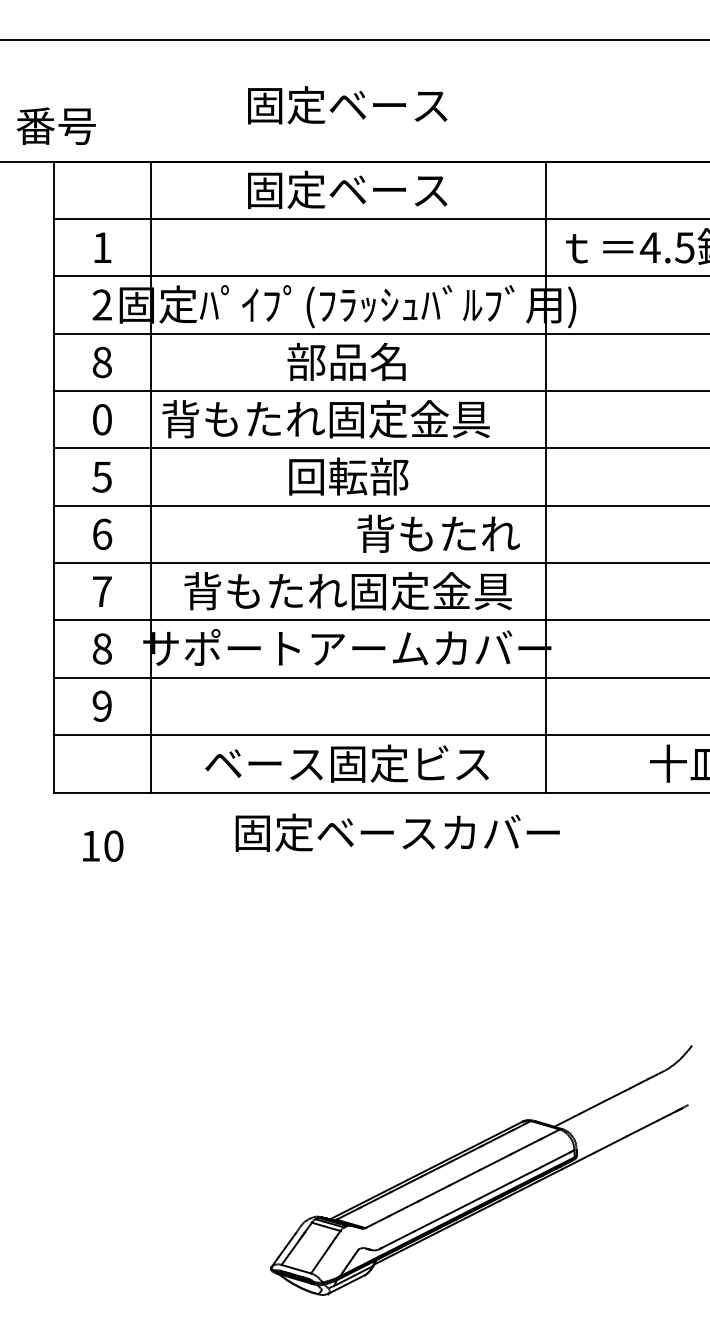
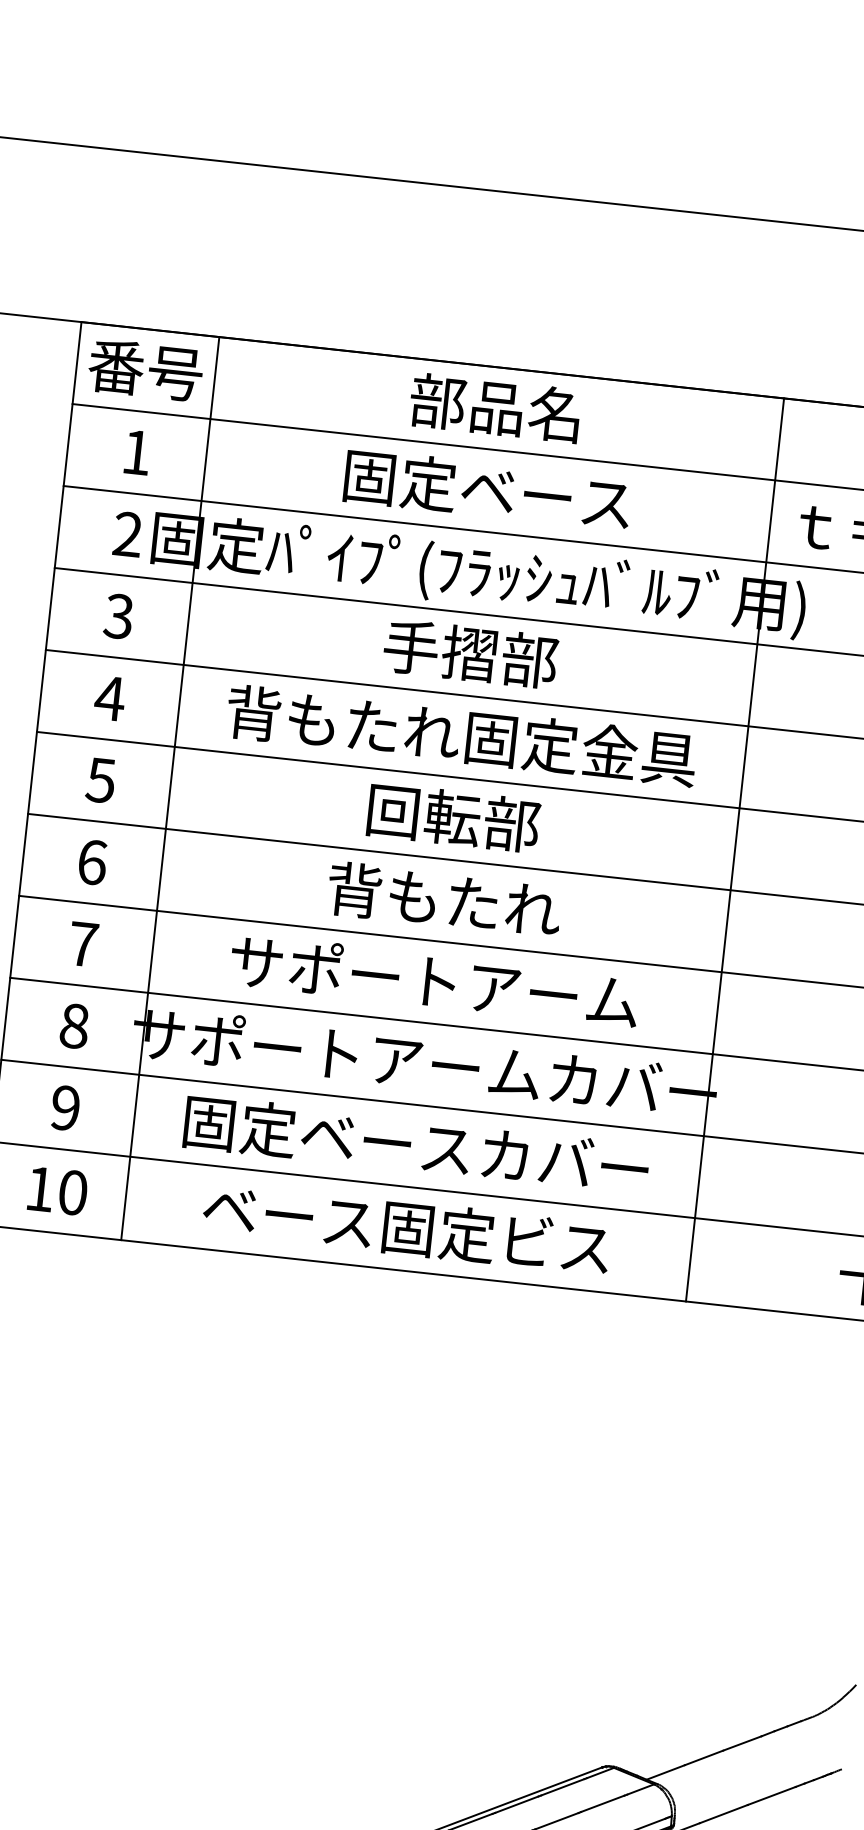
text: (347, 105) -> (487, 490), moved
text: (55, 125) -> (144, 369), moved
text: (347, 189) -> (496, 407), 固定ベース -> 部品名
text: (101, 361) -> (118, 615), 8 -> 3
text: (347, 361) -> (469, 653), 部品名 -> 手摺部
text: (101, 419) -> (109, 697), 0 -> 4
text: (325, 419) -> (460, 736), moved
text: (438, 533) -> (444, 899), moved
text: (347, 590) -> (434, 980), 背もたれ固定金具 -> サポートアーム
text: (397, 832) -> (416, 1145), moved
text: (103, 845) -> (58, 1190), moved

